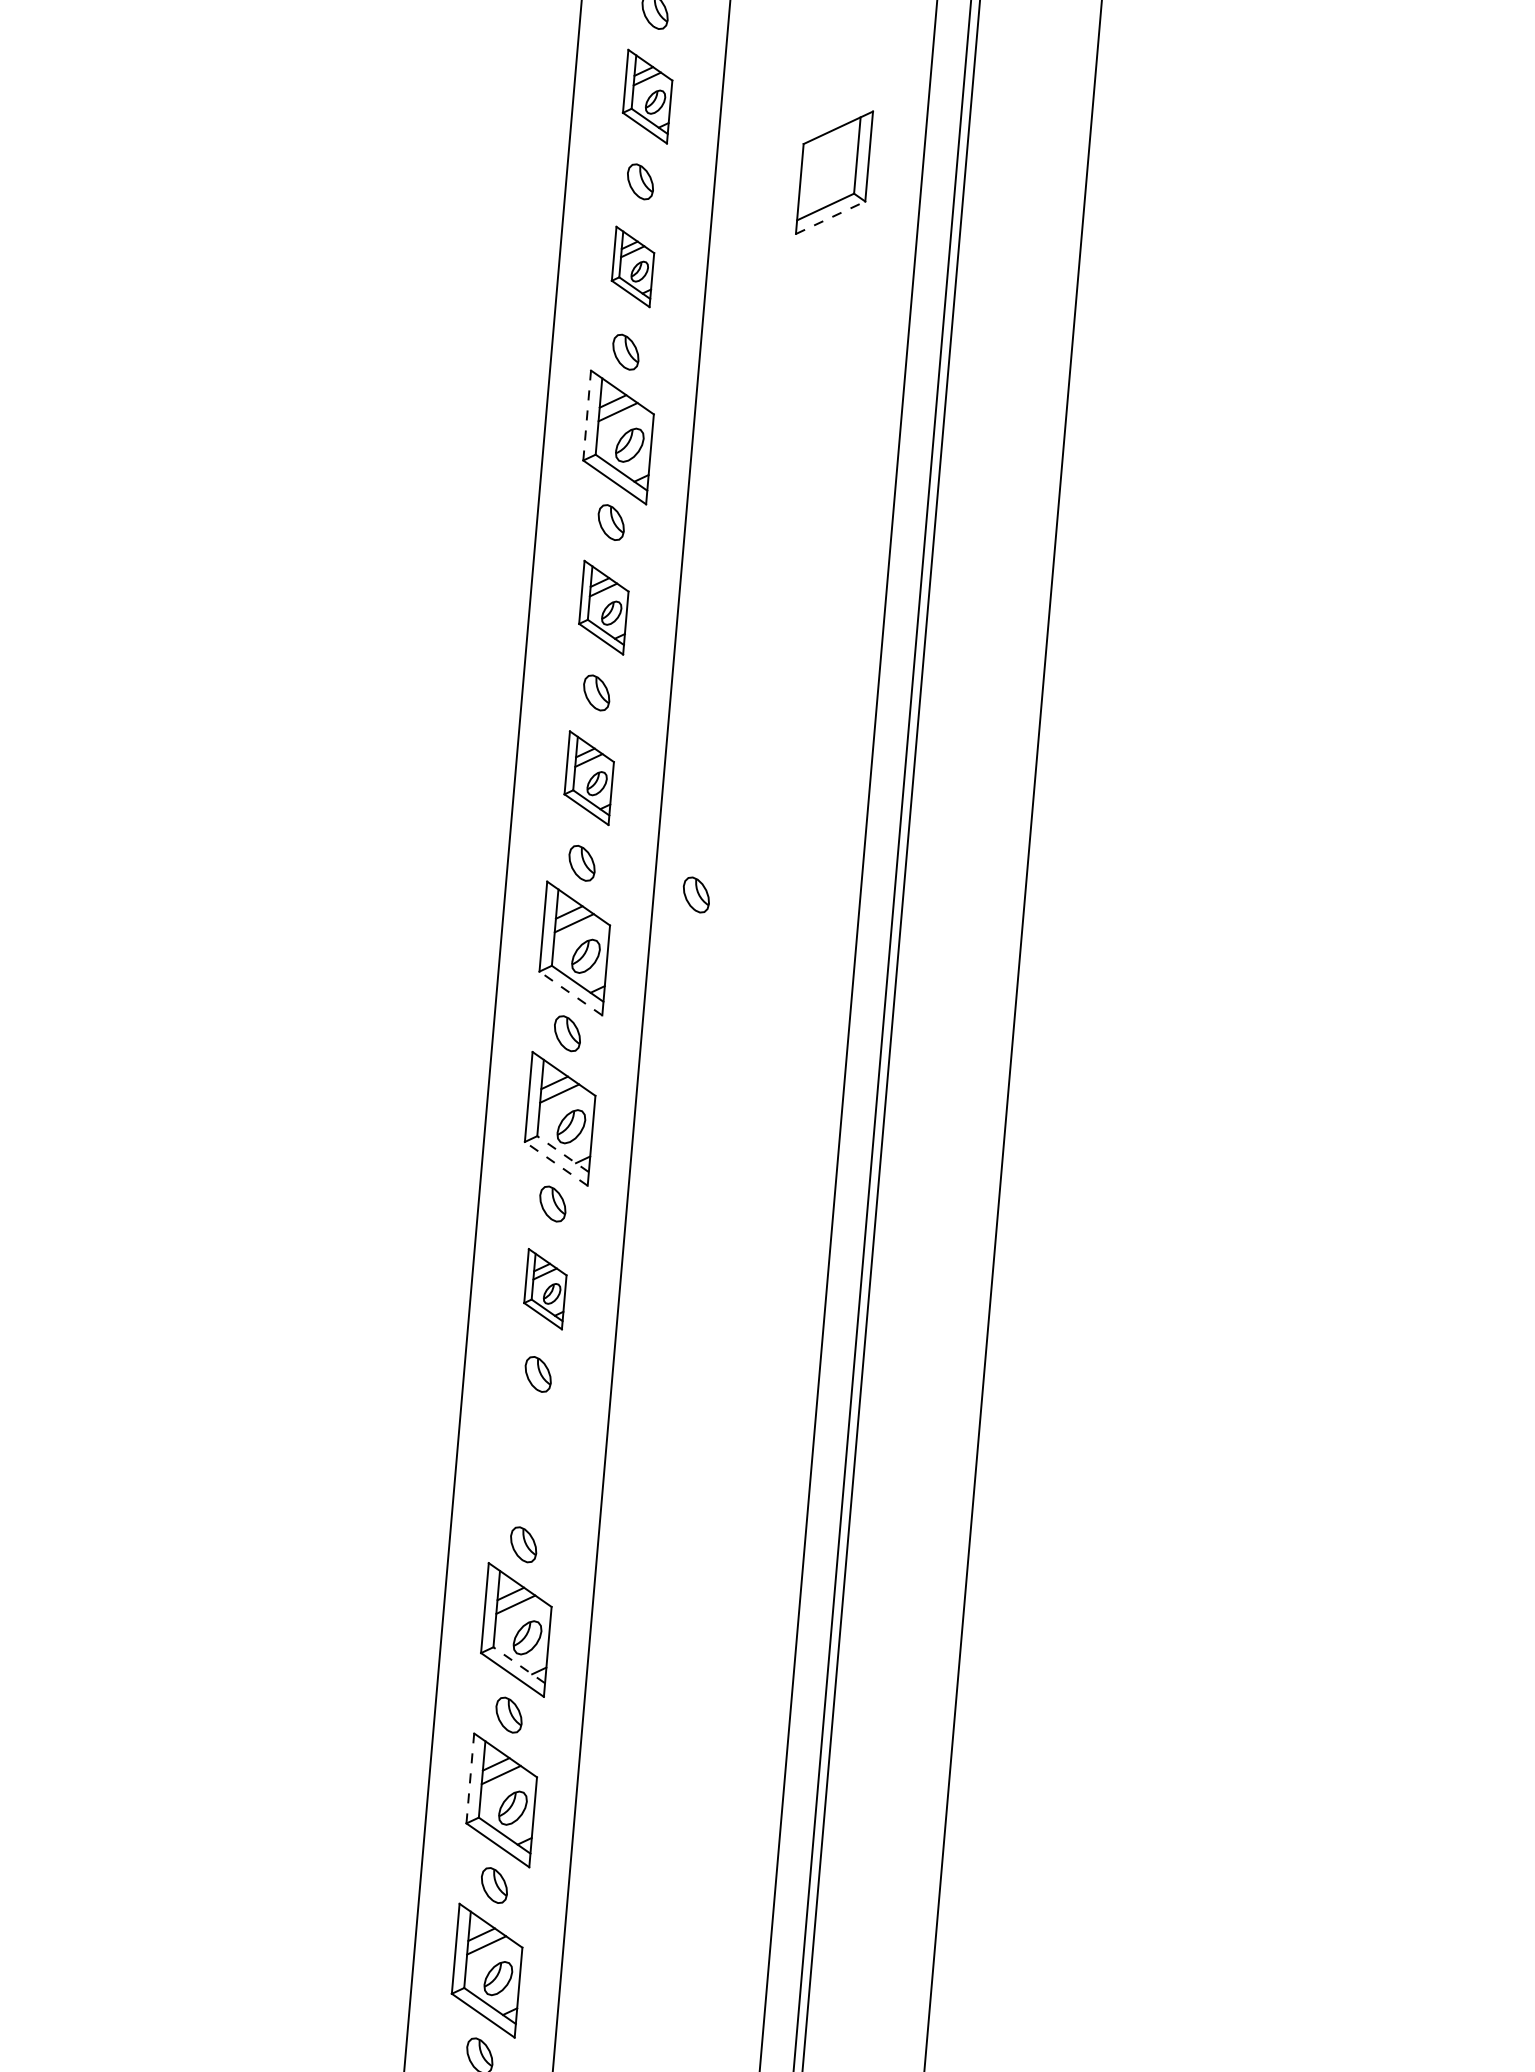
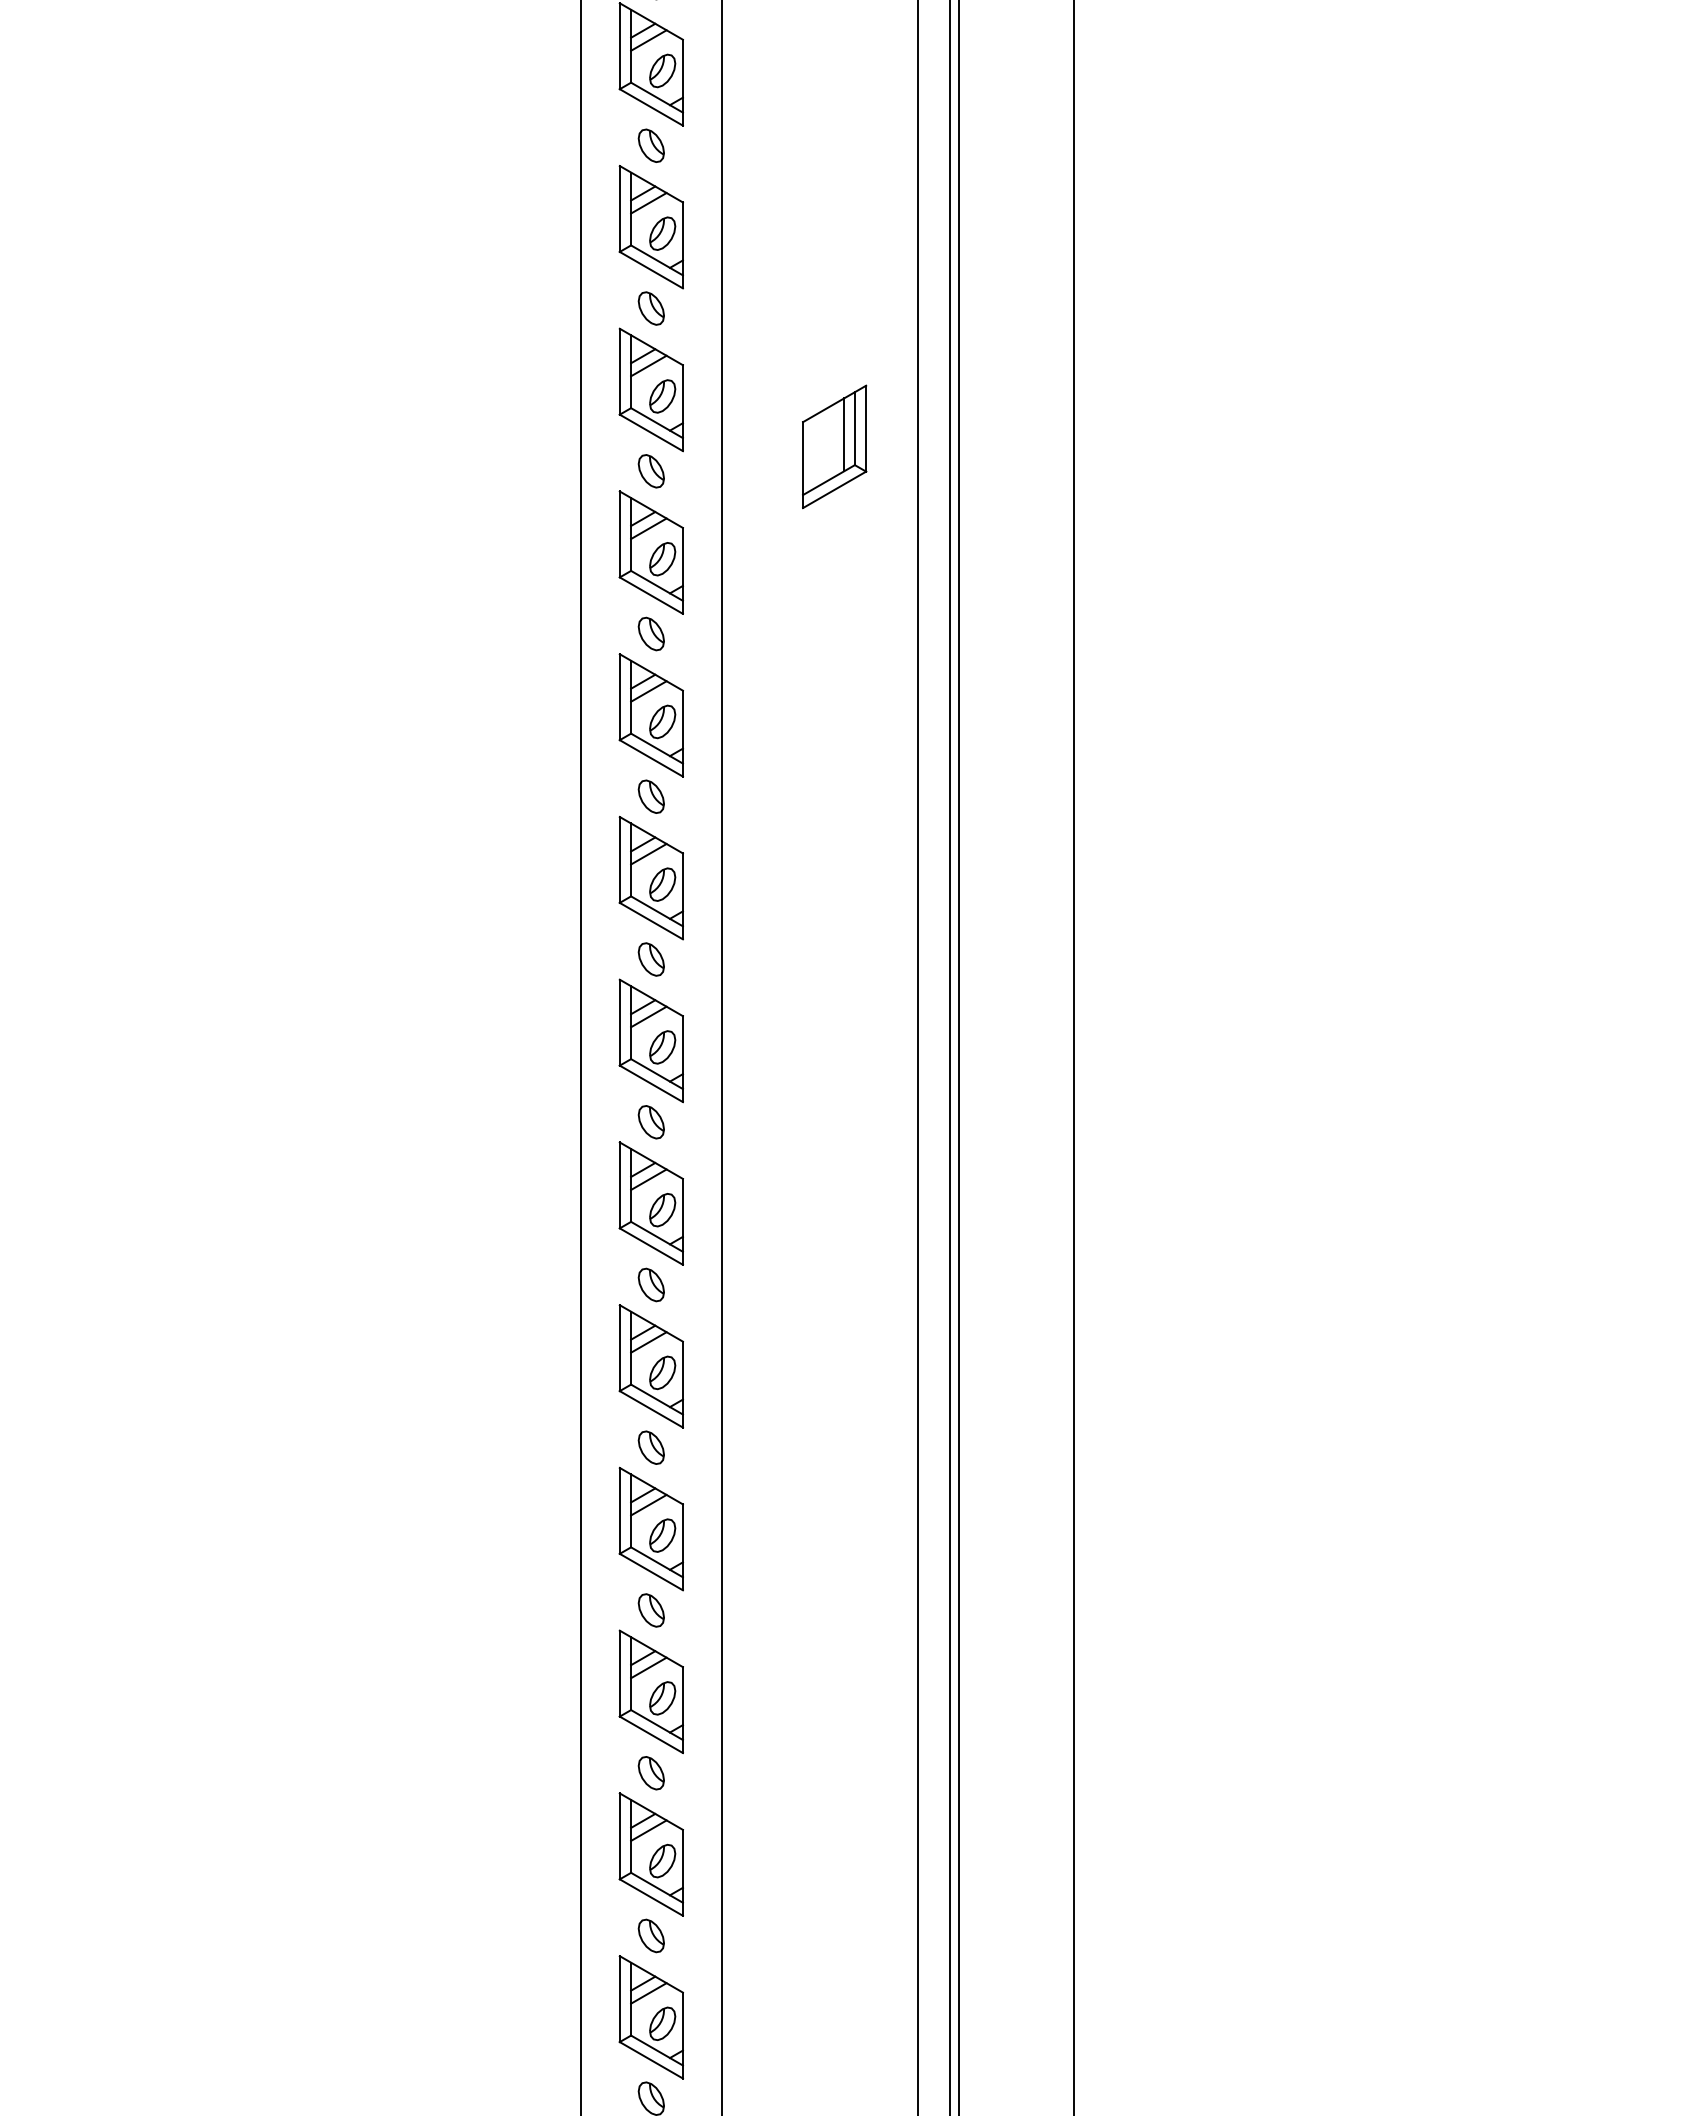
part: (646, 96) -> (650, 389), size x1.43
line: (845, 160) -> (844, 434), added
line: (831, 217) -> (835, 489), dashed -> solid
part: (632, 266) -> (650, 552), size x1.67
line: (586, 415) -> (619, 697), dashed -> solid
part: (603, 607) -> (650, 877), size x1.43
part: (588, 777) -> (650, 1040), size x1.43
part: (695, 894) -> (761, 1142), removed
line: (570, 993) -> (650, 1246), dashed -> solid
line: (563, 1154) -> (657, 1399), dashed -> solid
line: (555, 1163) -> (650, 1409), dashed -> solid
part: (544, 1288) -> (650, 1528), size x1.67
part: (530, 1459) -> (650, 1691), added
line: (519, 1664) -> (657, 1887), dashed -> solid
line: (469, 1778) -> (619, 1999), dashed -> solid

